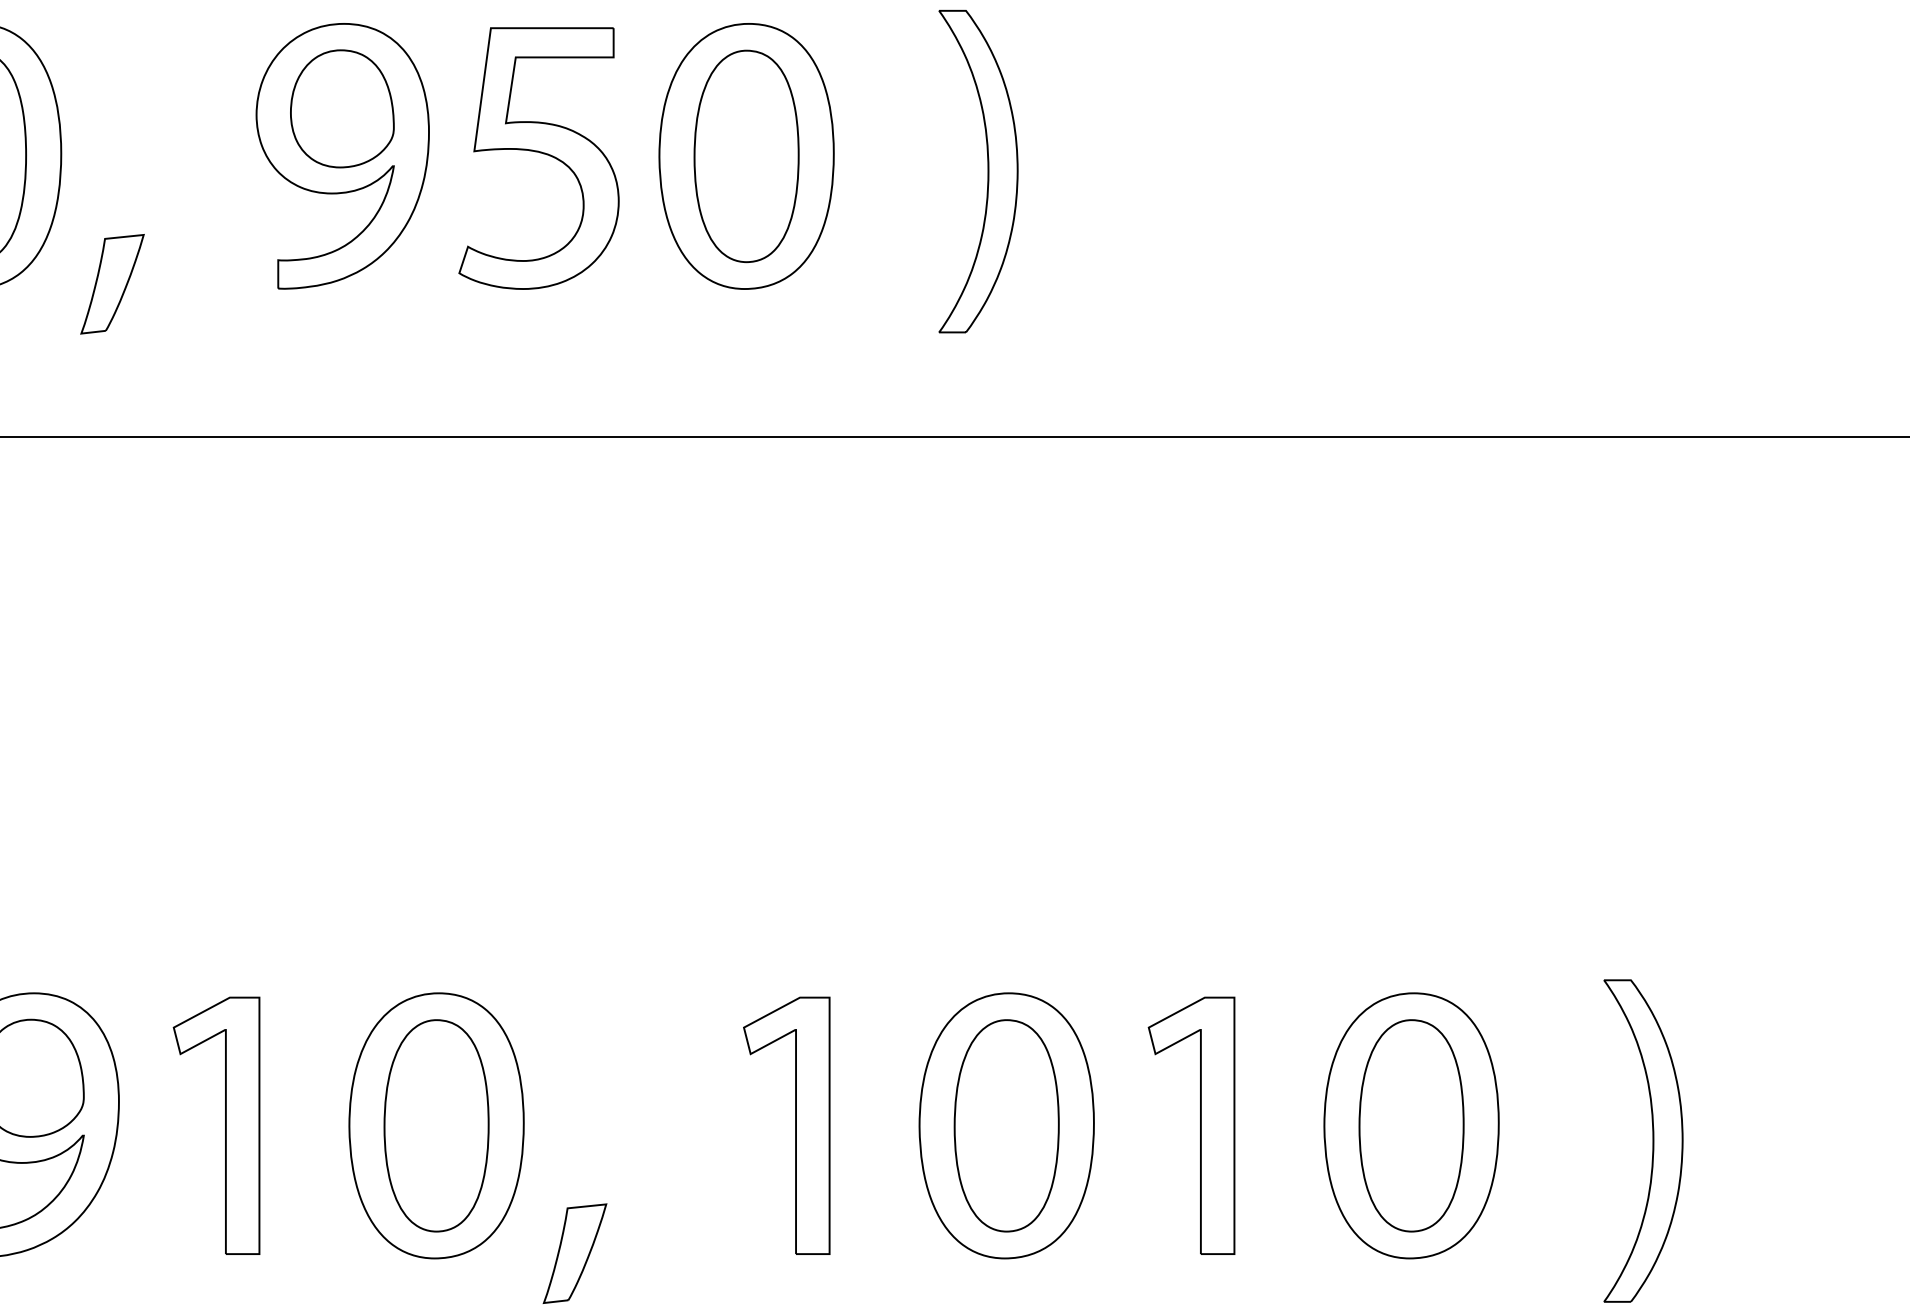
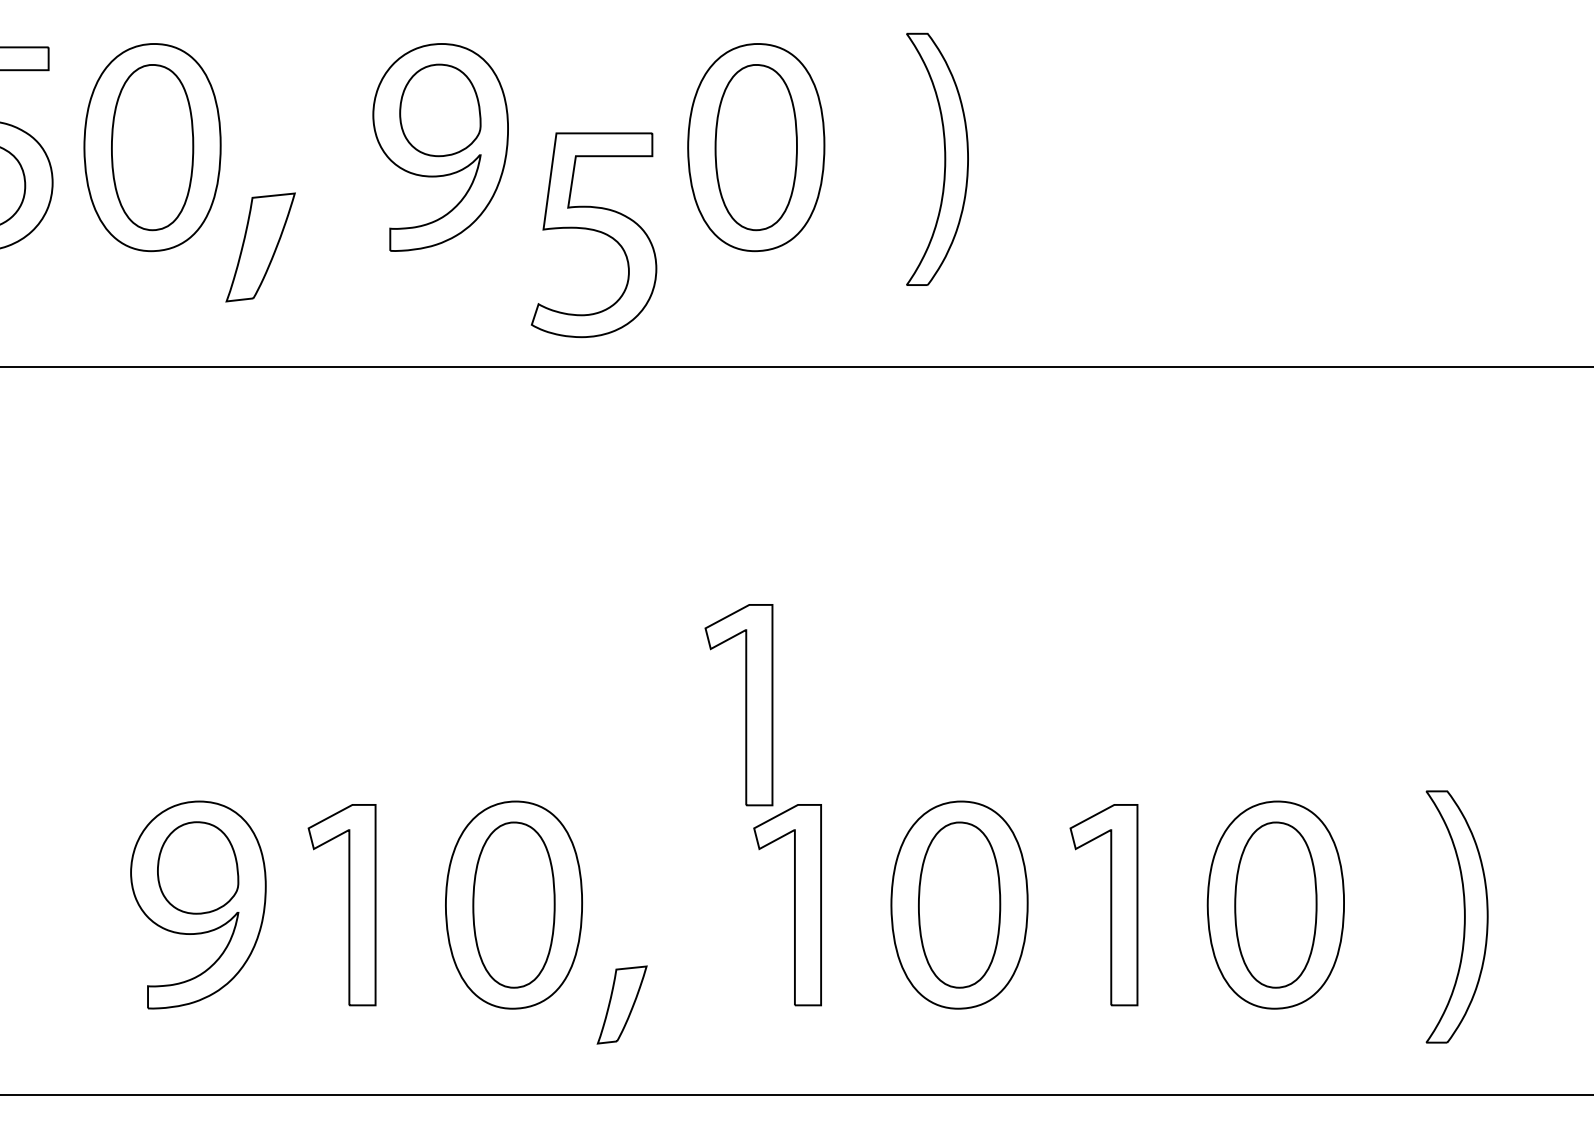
part: (539, 158) -> (594, 235), moved
part: (112, 284) -> (260, 247), size x1.4
part: (732, 870) -> (745, 705), added

